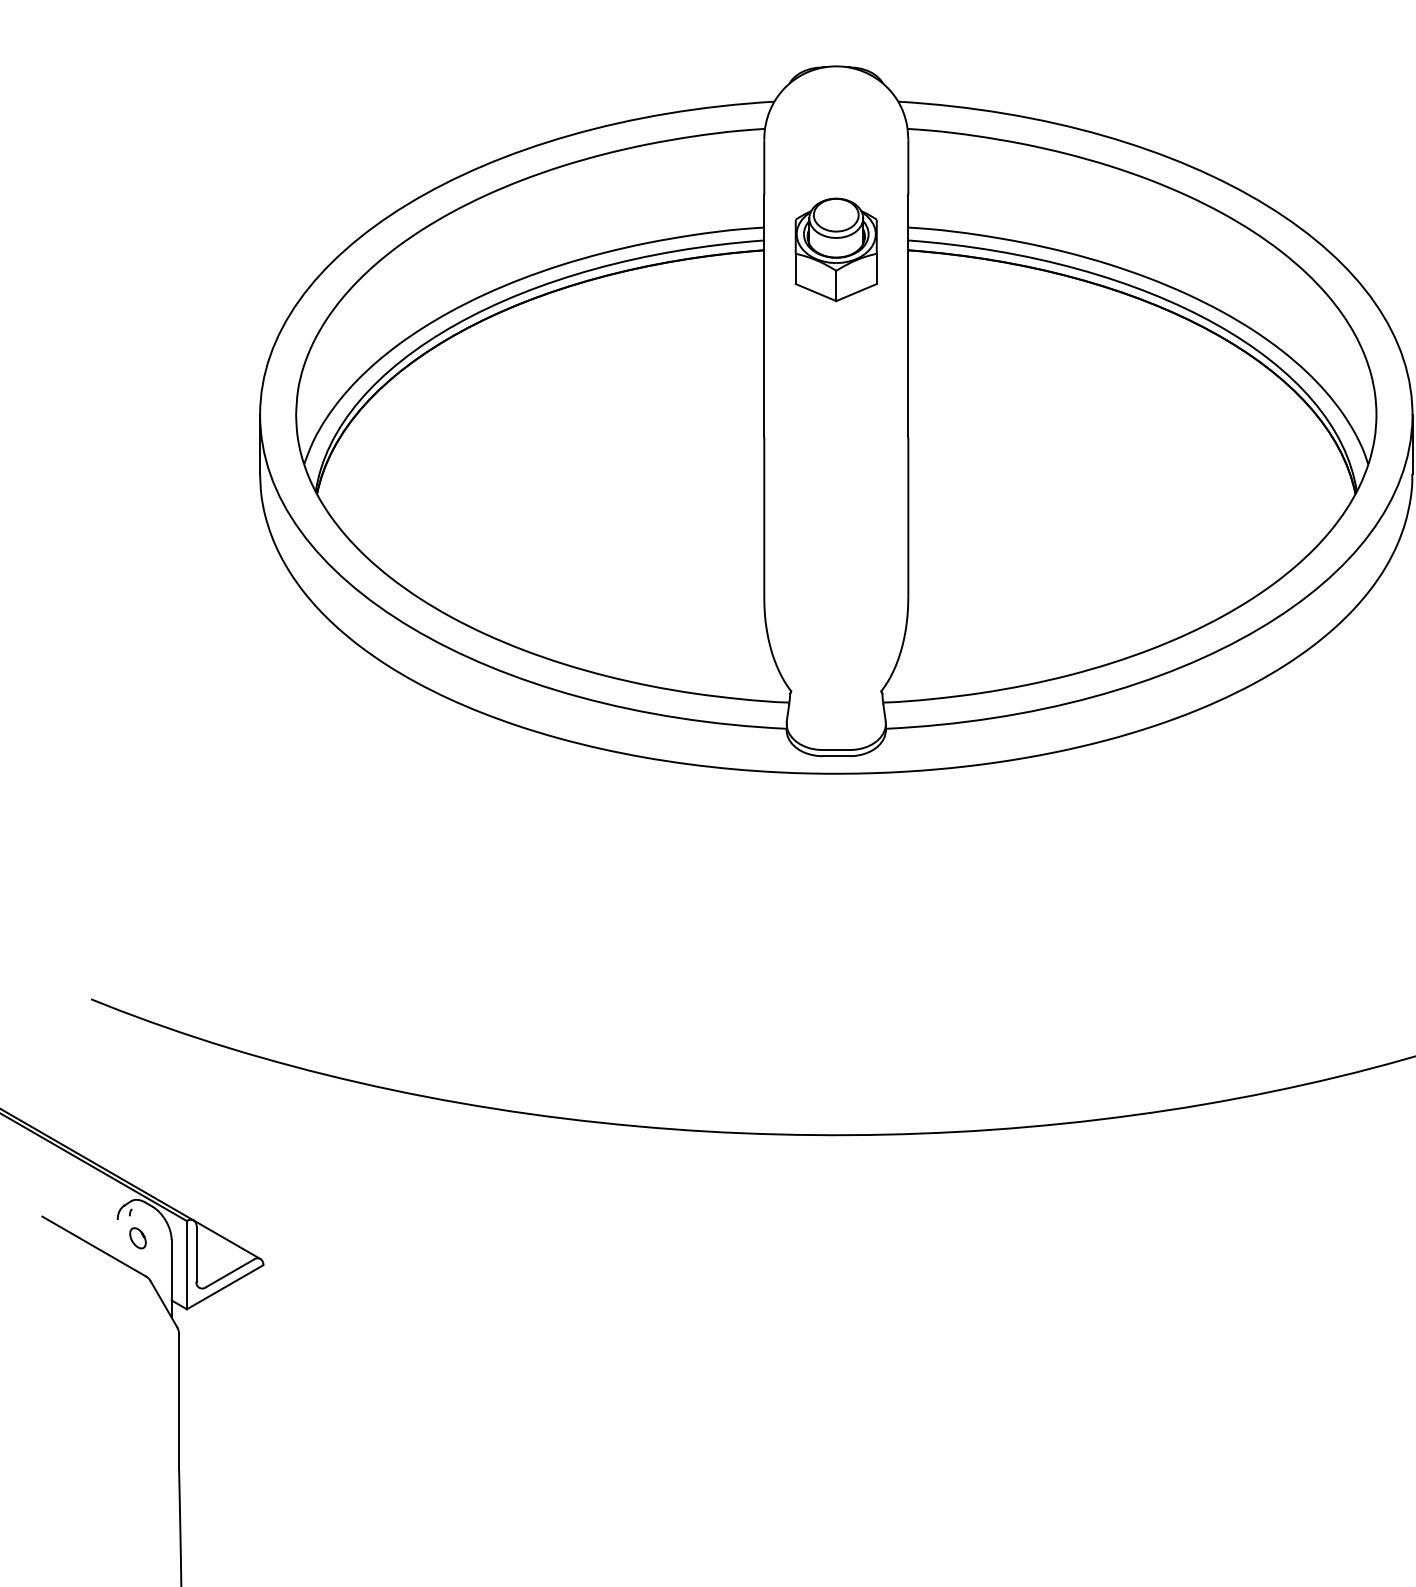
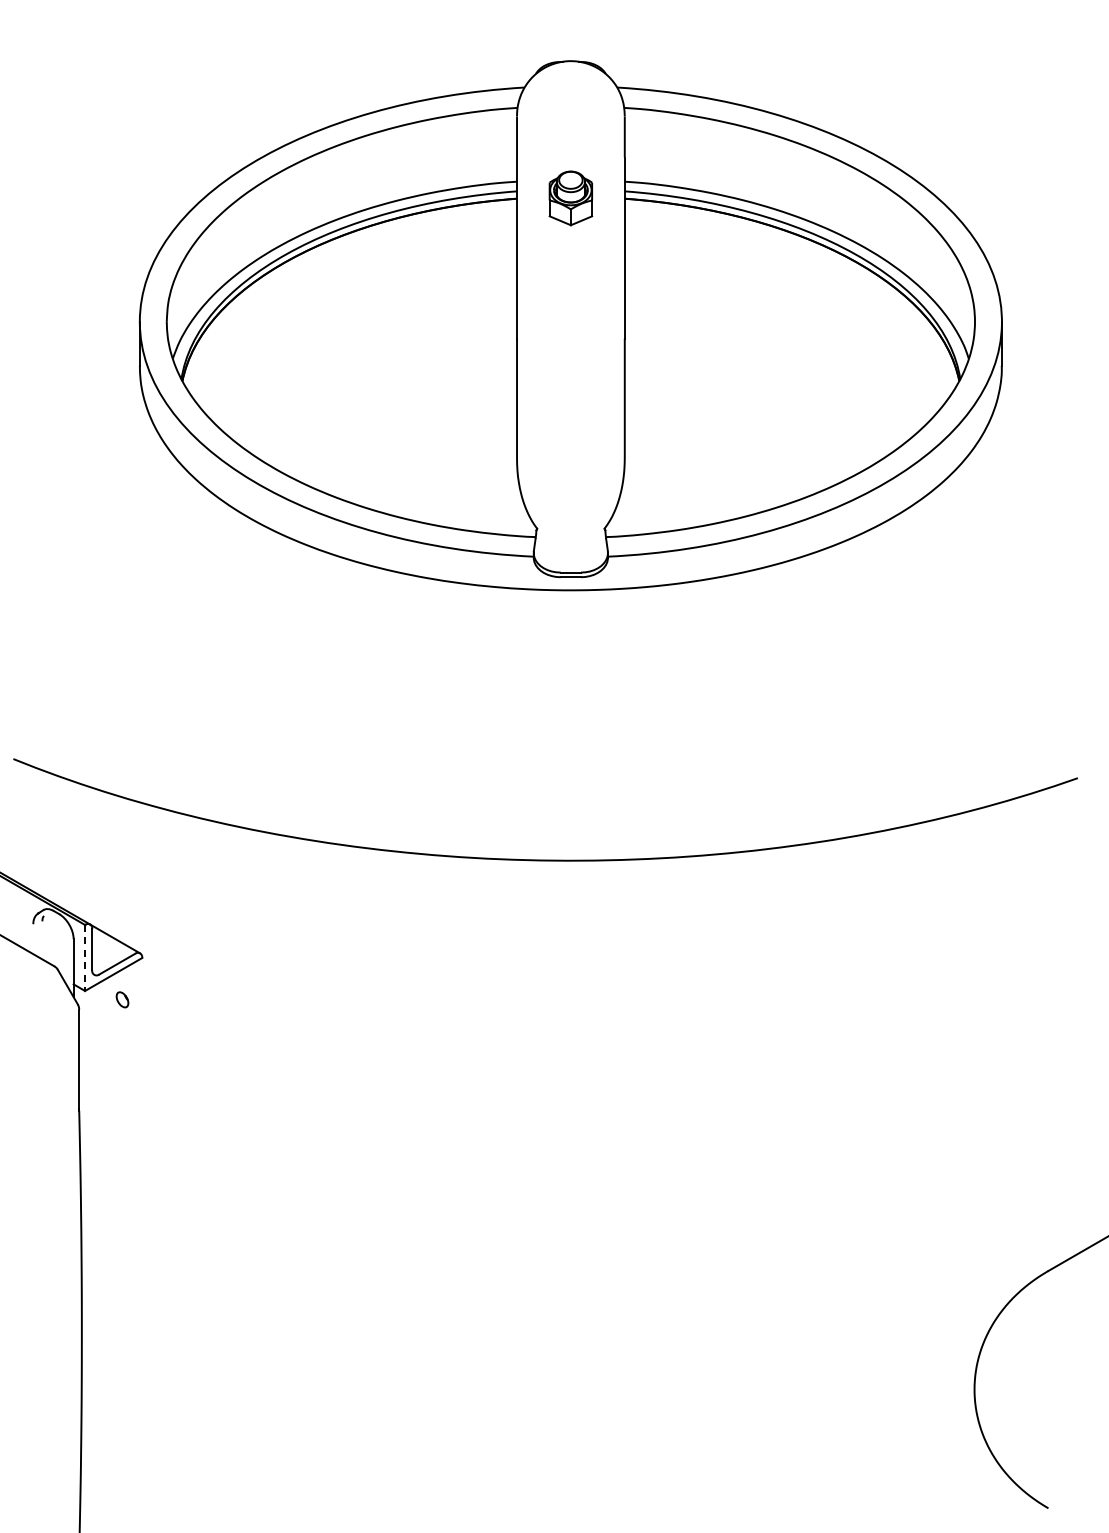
part: (835, 249) -> (570, 198), size x0.7
part: (138, 1237) -> (122, 999), moved
line: (187, 1265) -> (85, 958), solid -> dashed

